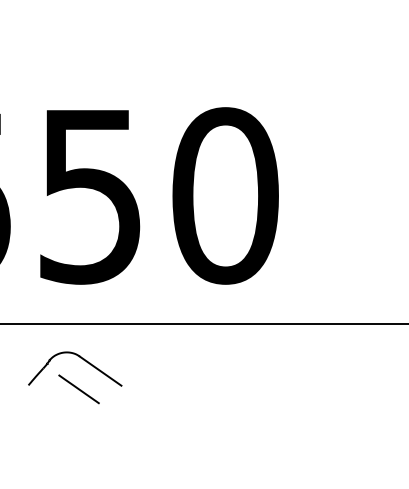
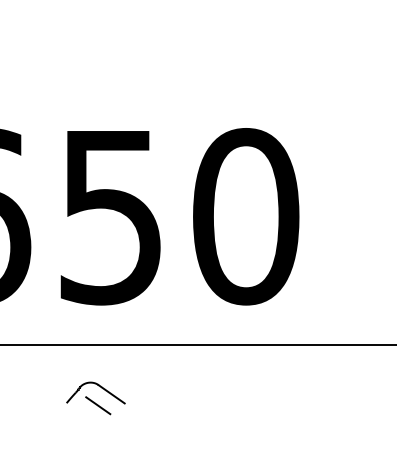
part: (75, 377) -> (96, 398), size x0.62

